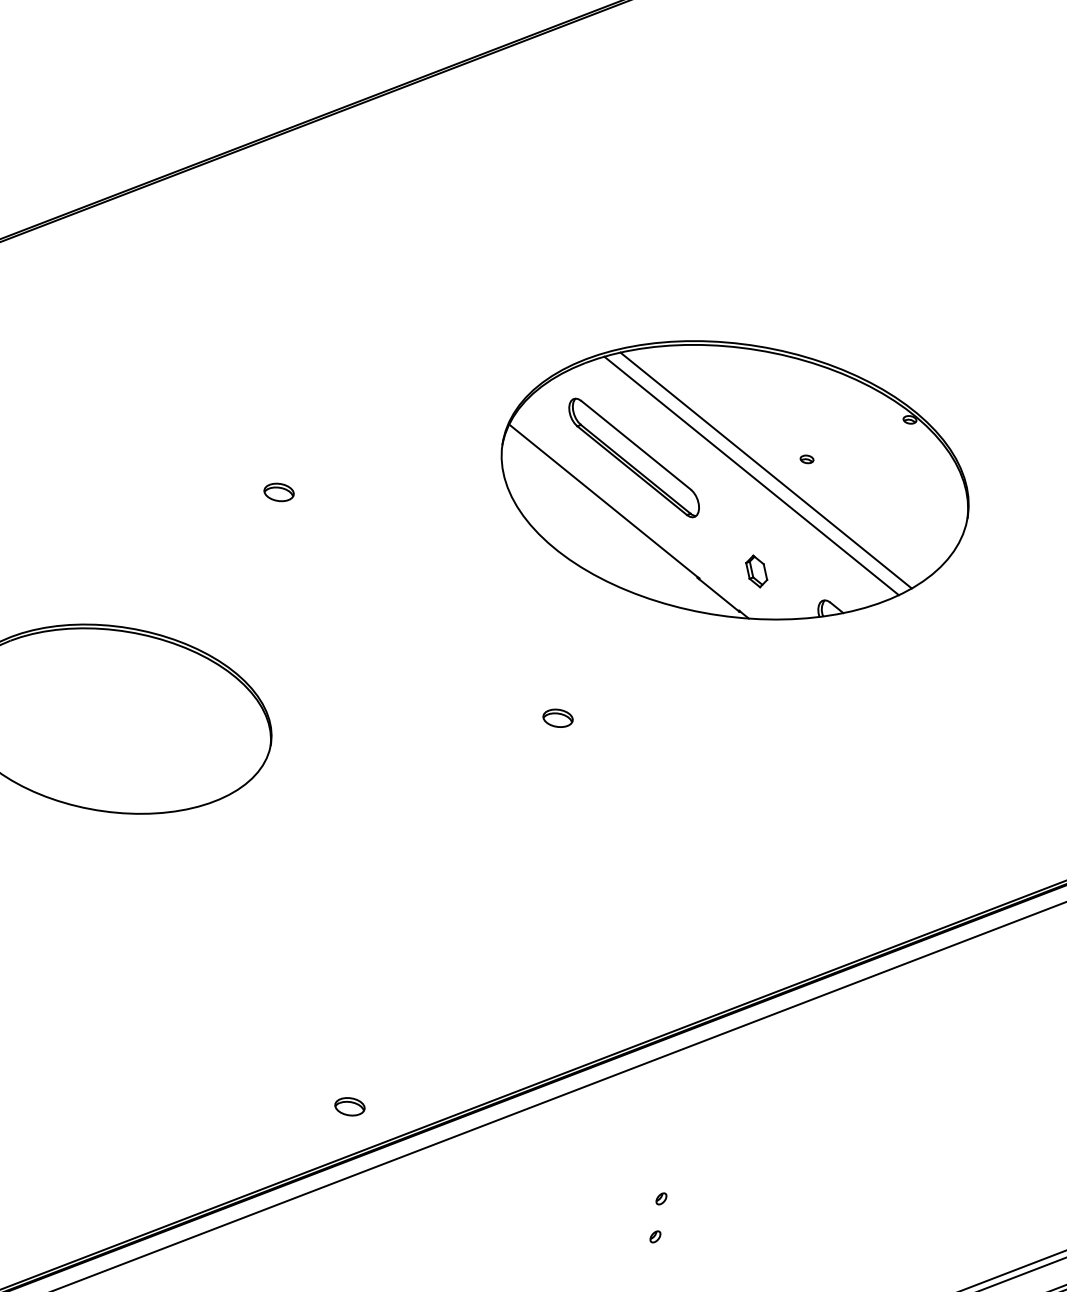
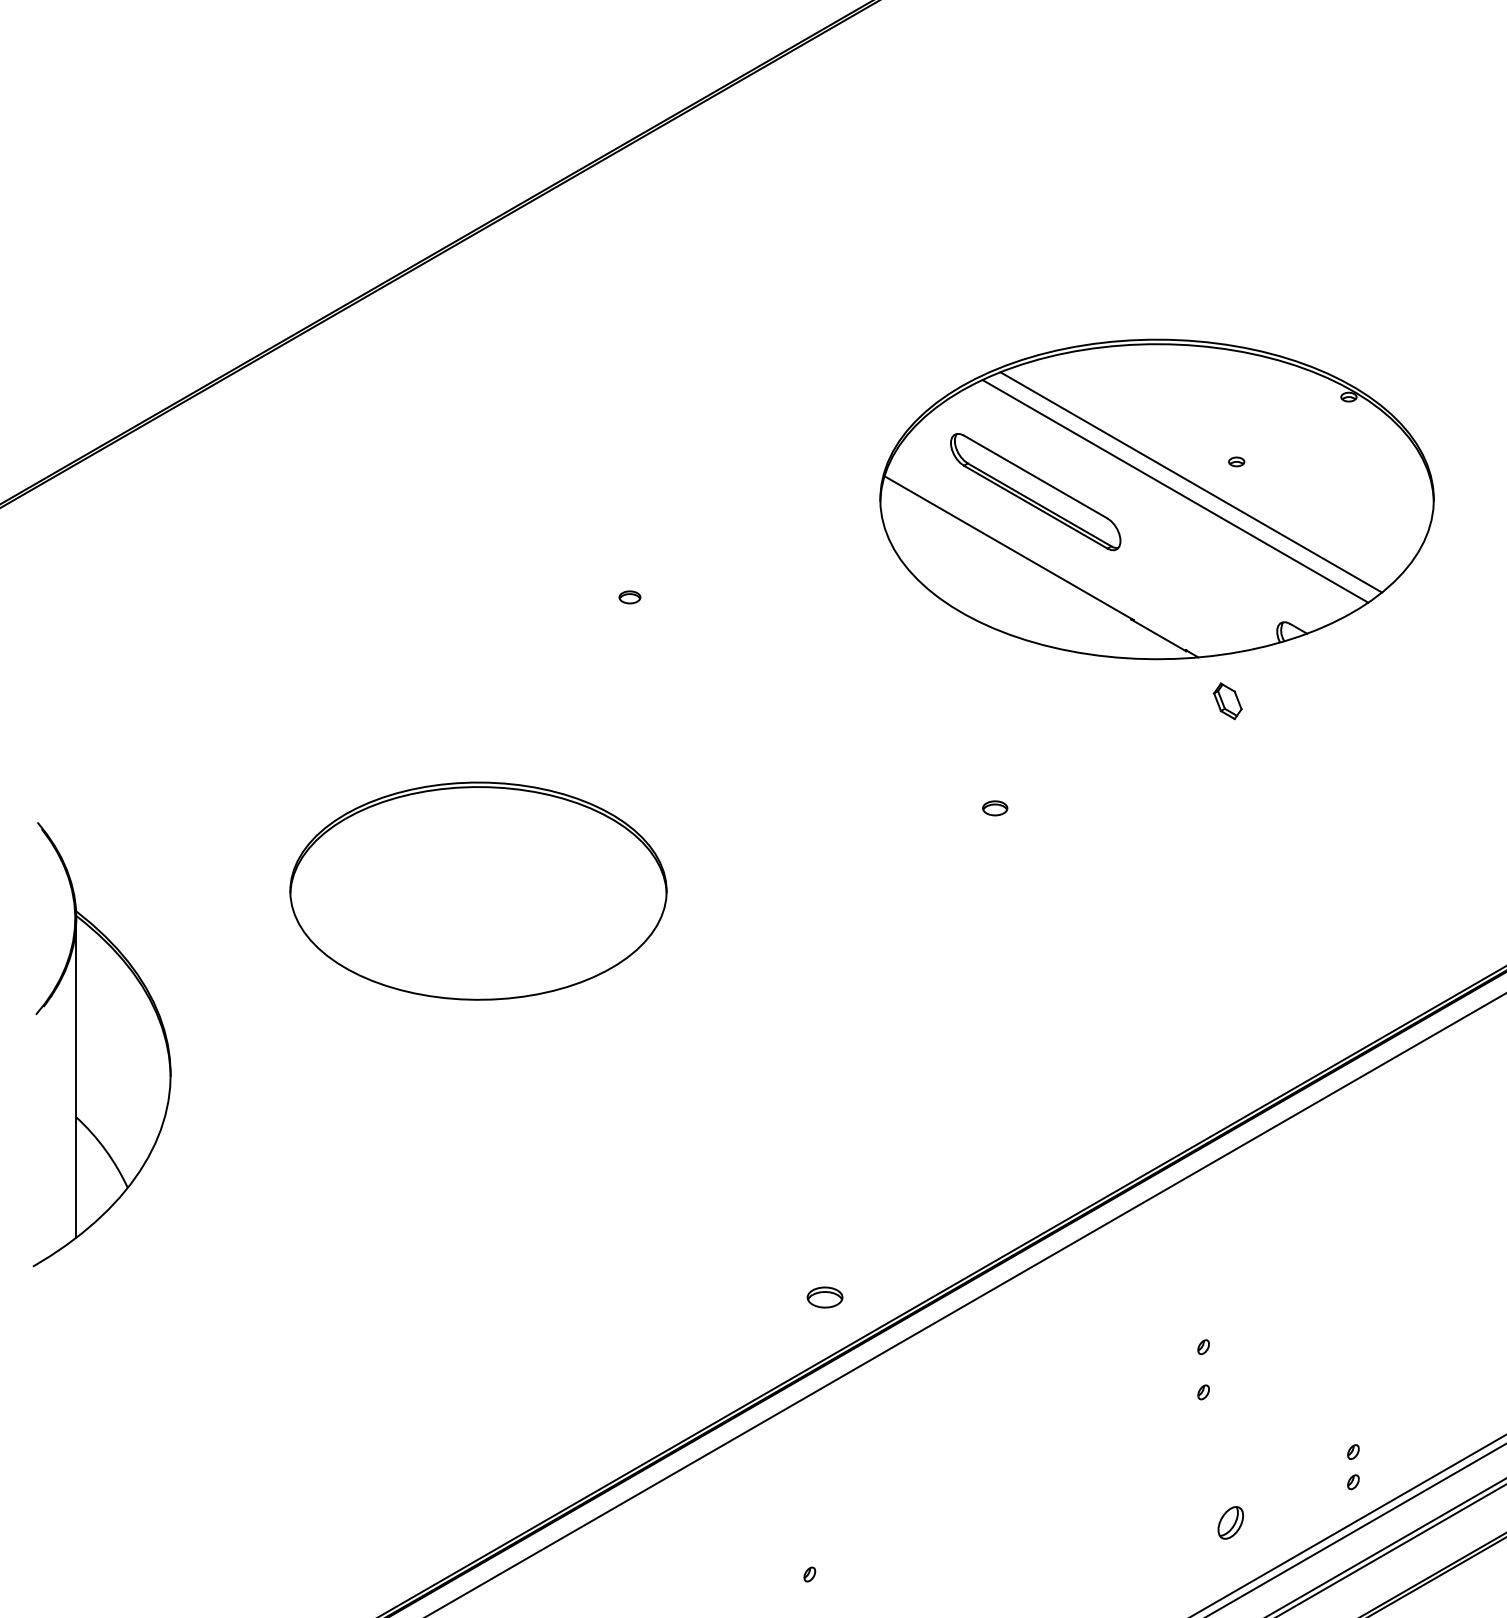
part: (278, 492) -> (629, 597), size x0.6
part: (756, 571) -> (1227, 701), moved
part: (557, 718) -> (994, 808), size x0.7

